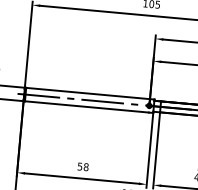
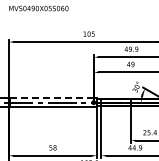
line: (87, 93) -> (51, 98), solid -> dashed

